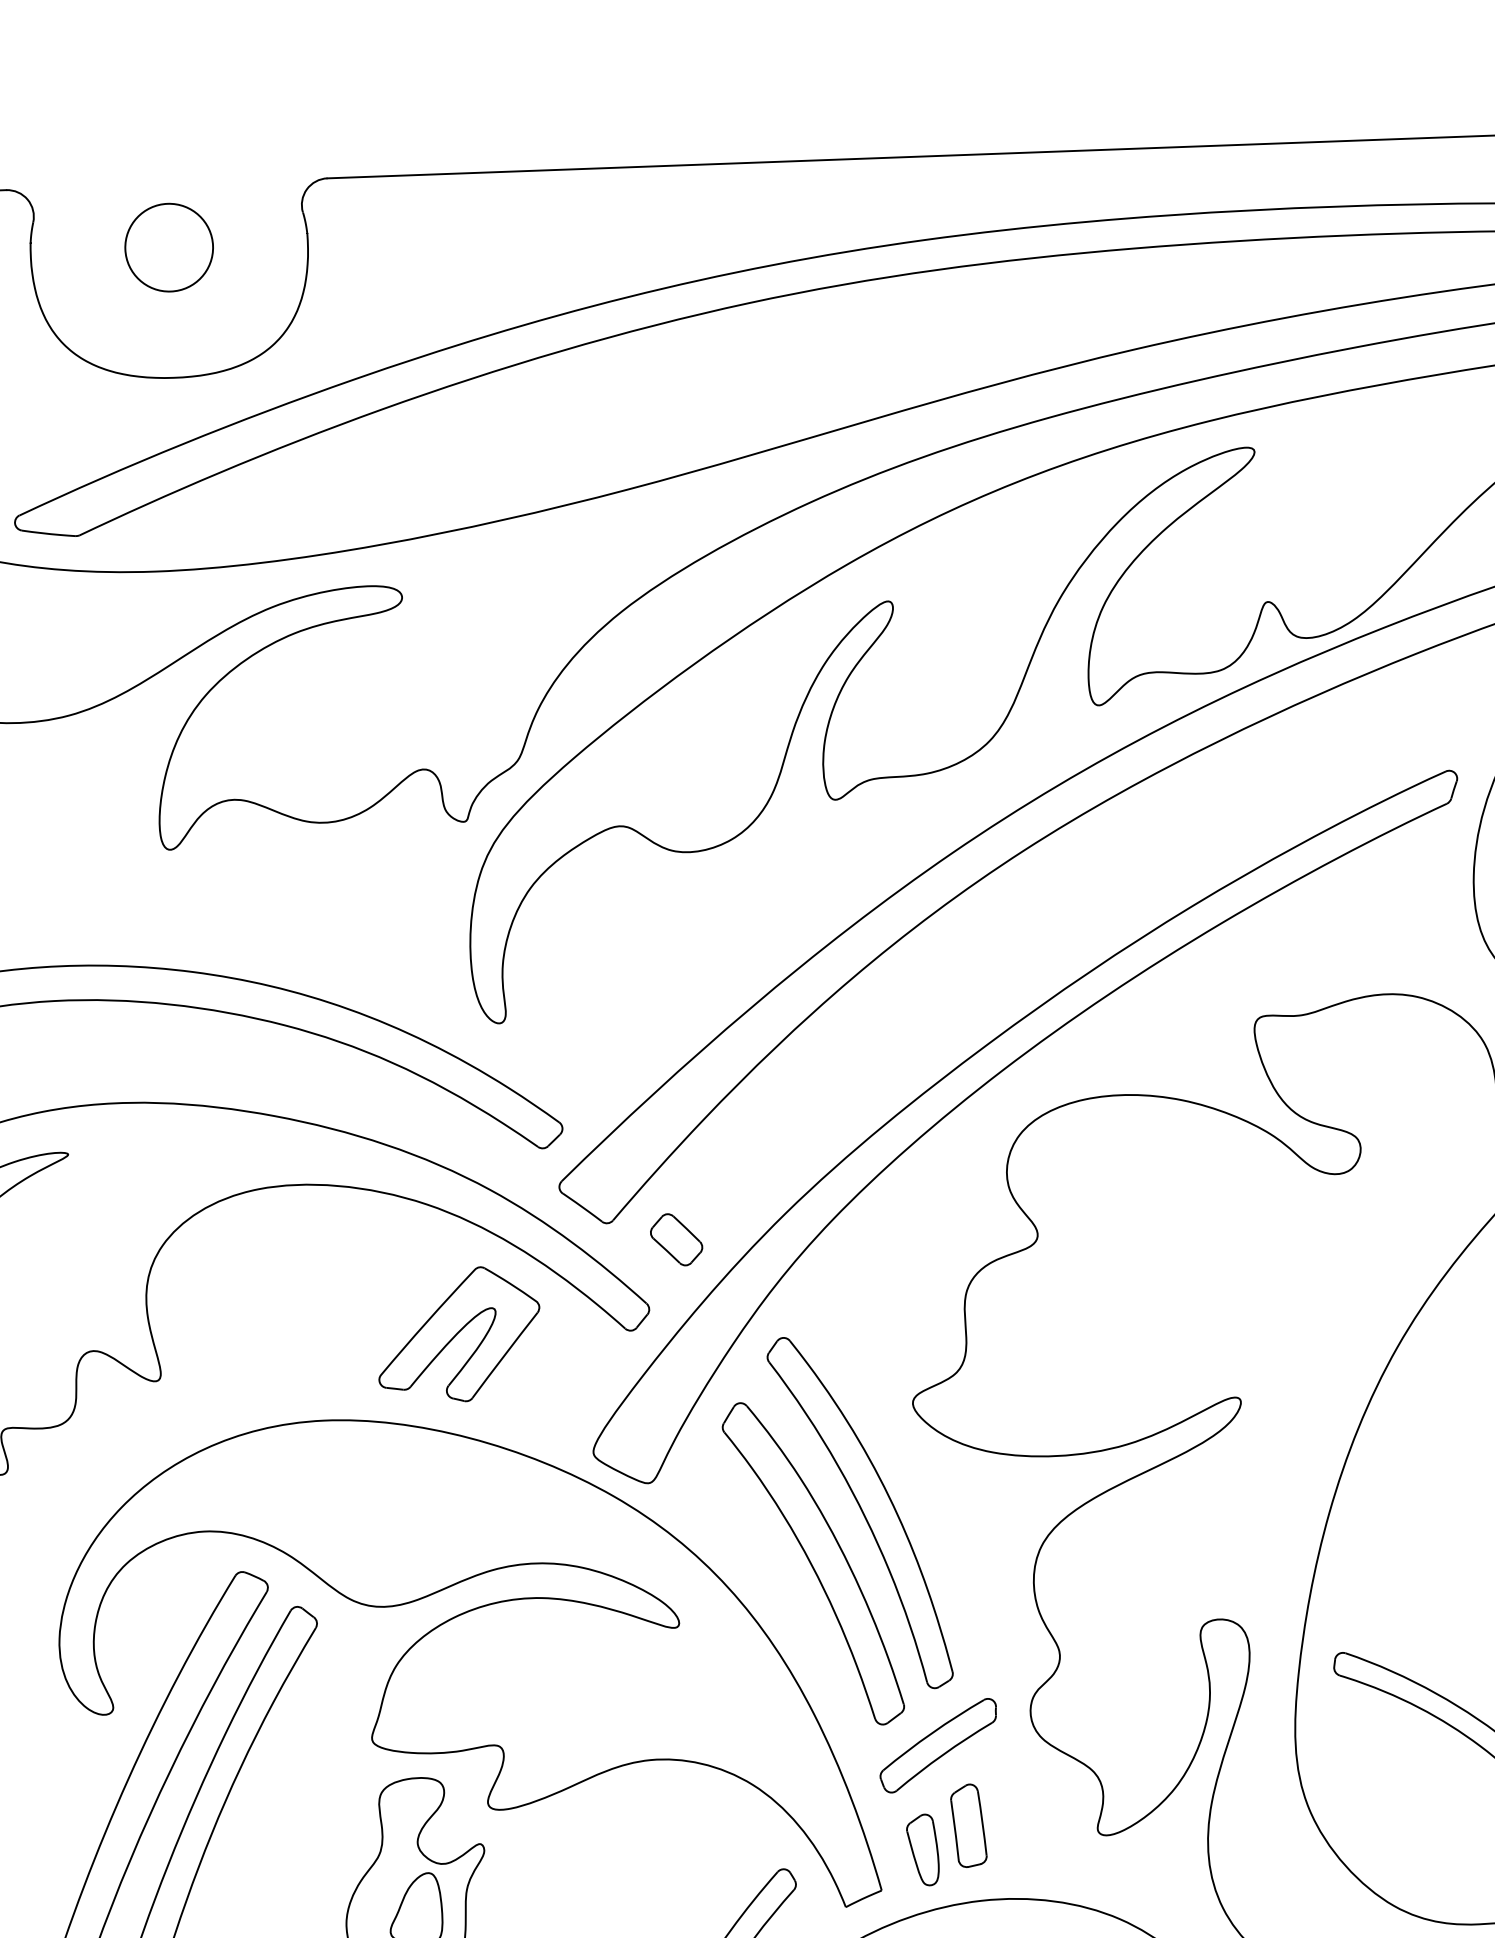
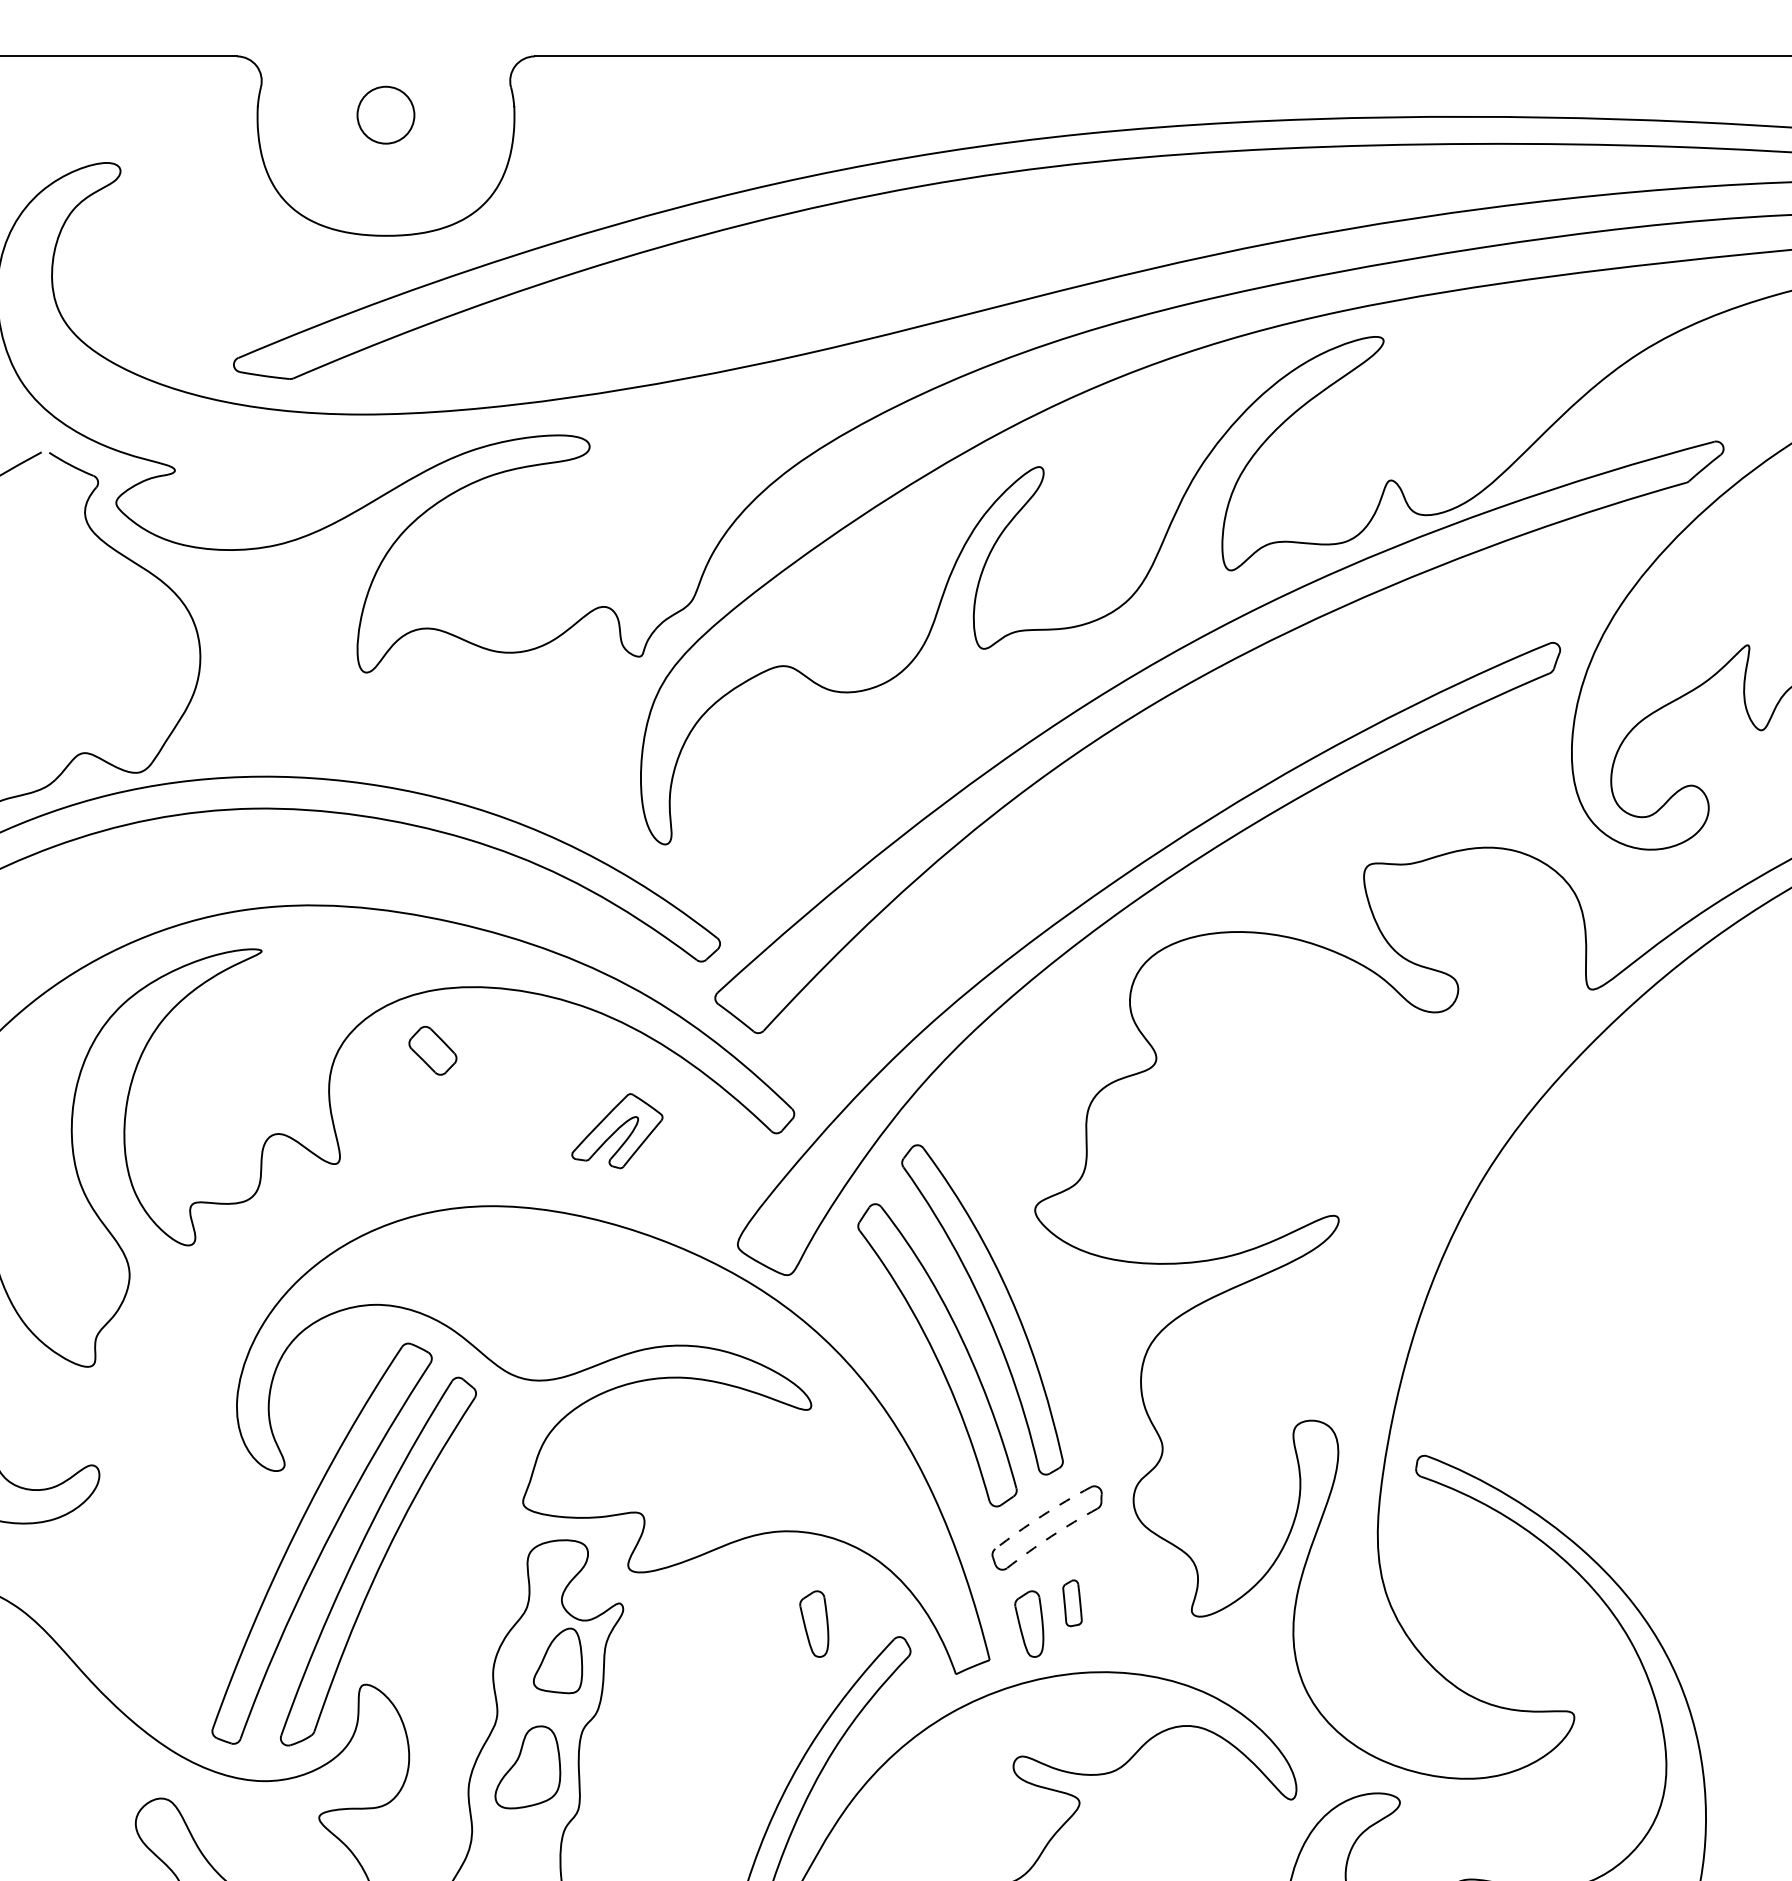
circle: (168, 246) -> (385, 114), size x0.7
part: (676, 1239) -> (432, 1050), moved
part: (459, 1333) -> (617, 1130), size x0.6
arc: (931, 1733) -> (1041, 1516), solid -> dashed
arc: (943, 1754) -> (1051, 1536), solid -> dashed
part: (968, 1826) -> (1072, 1603), size x0.6
part: (691, 1857) -> (814, 1623), added

